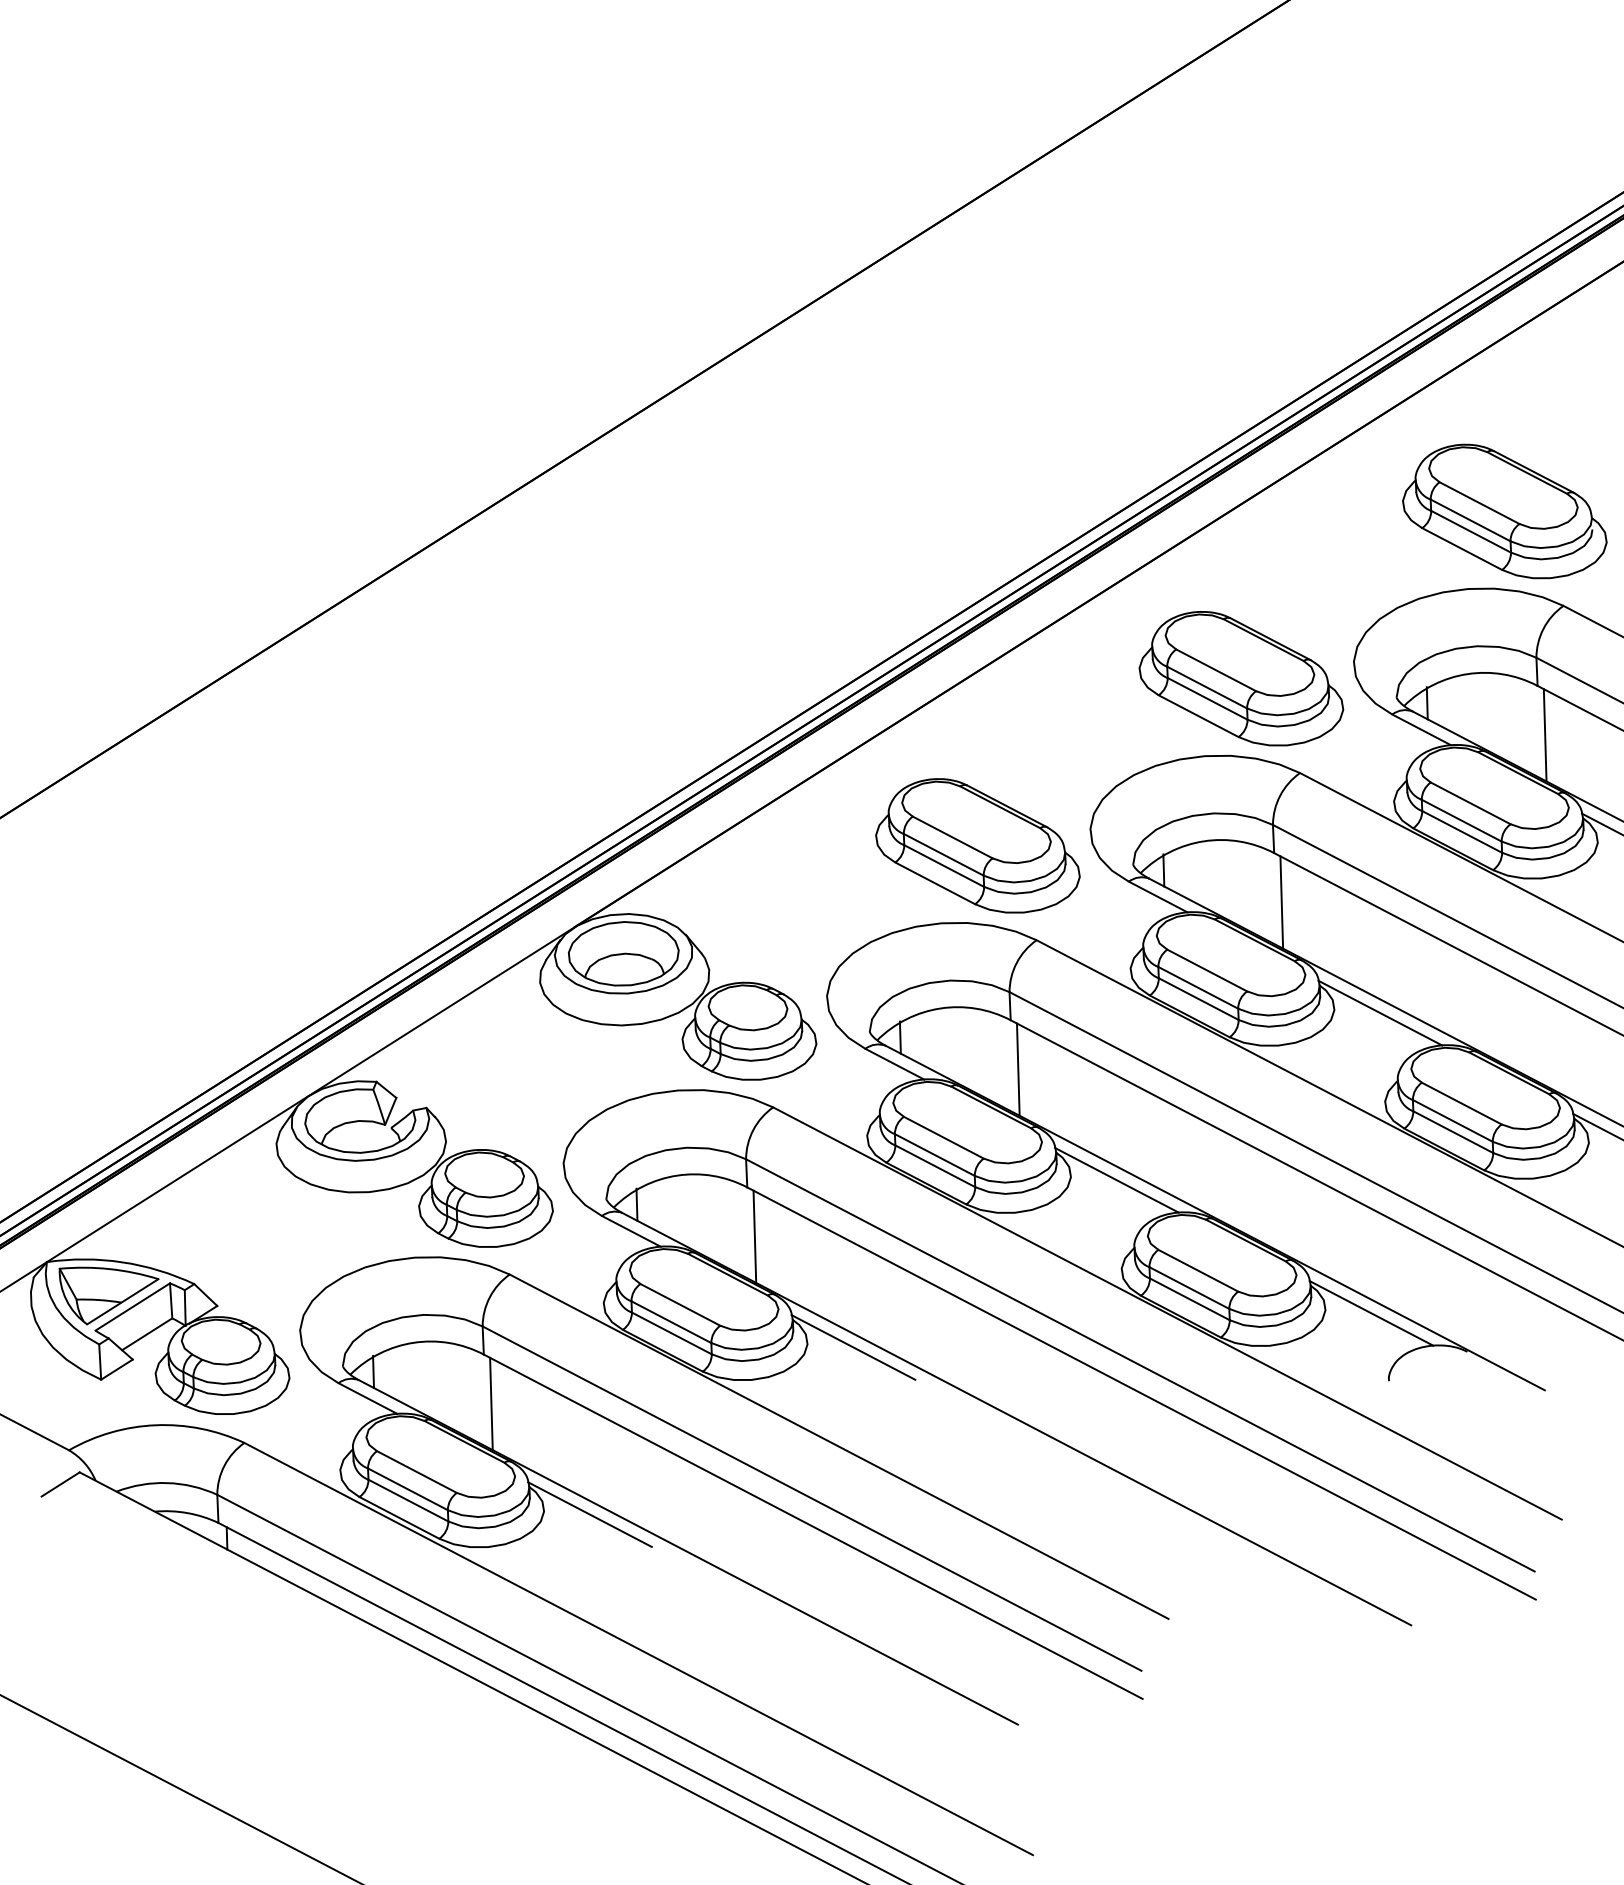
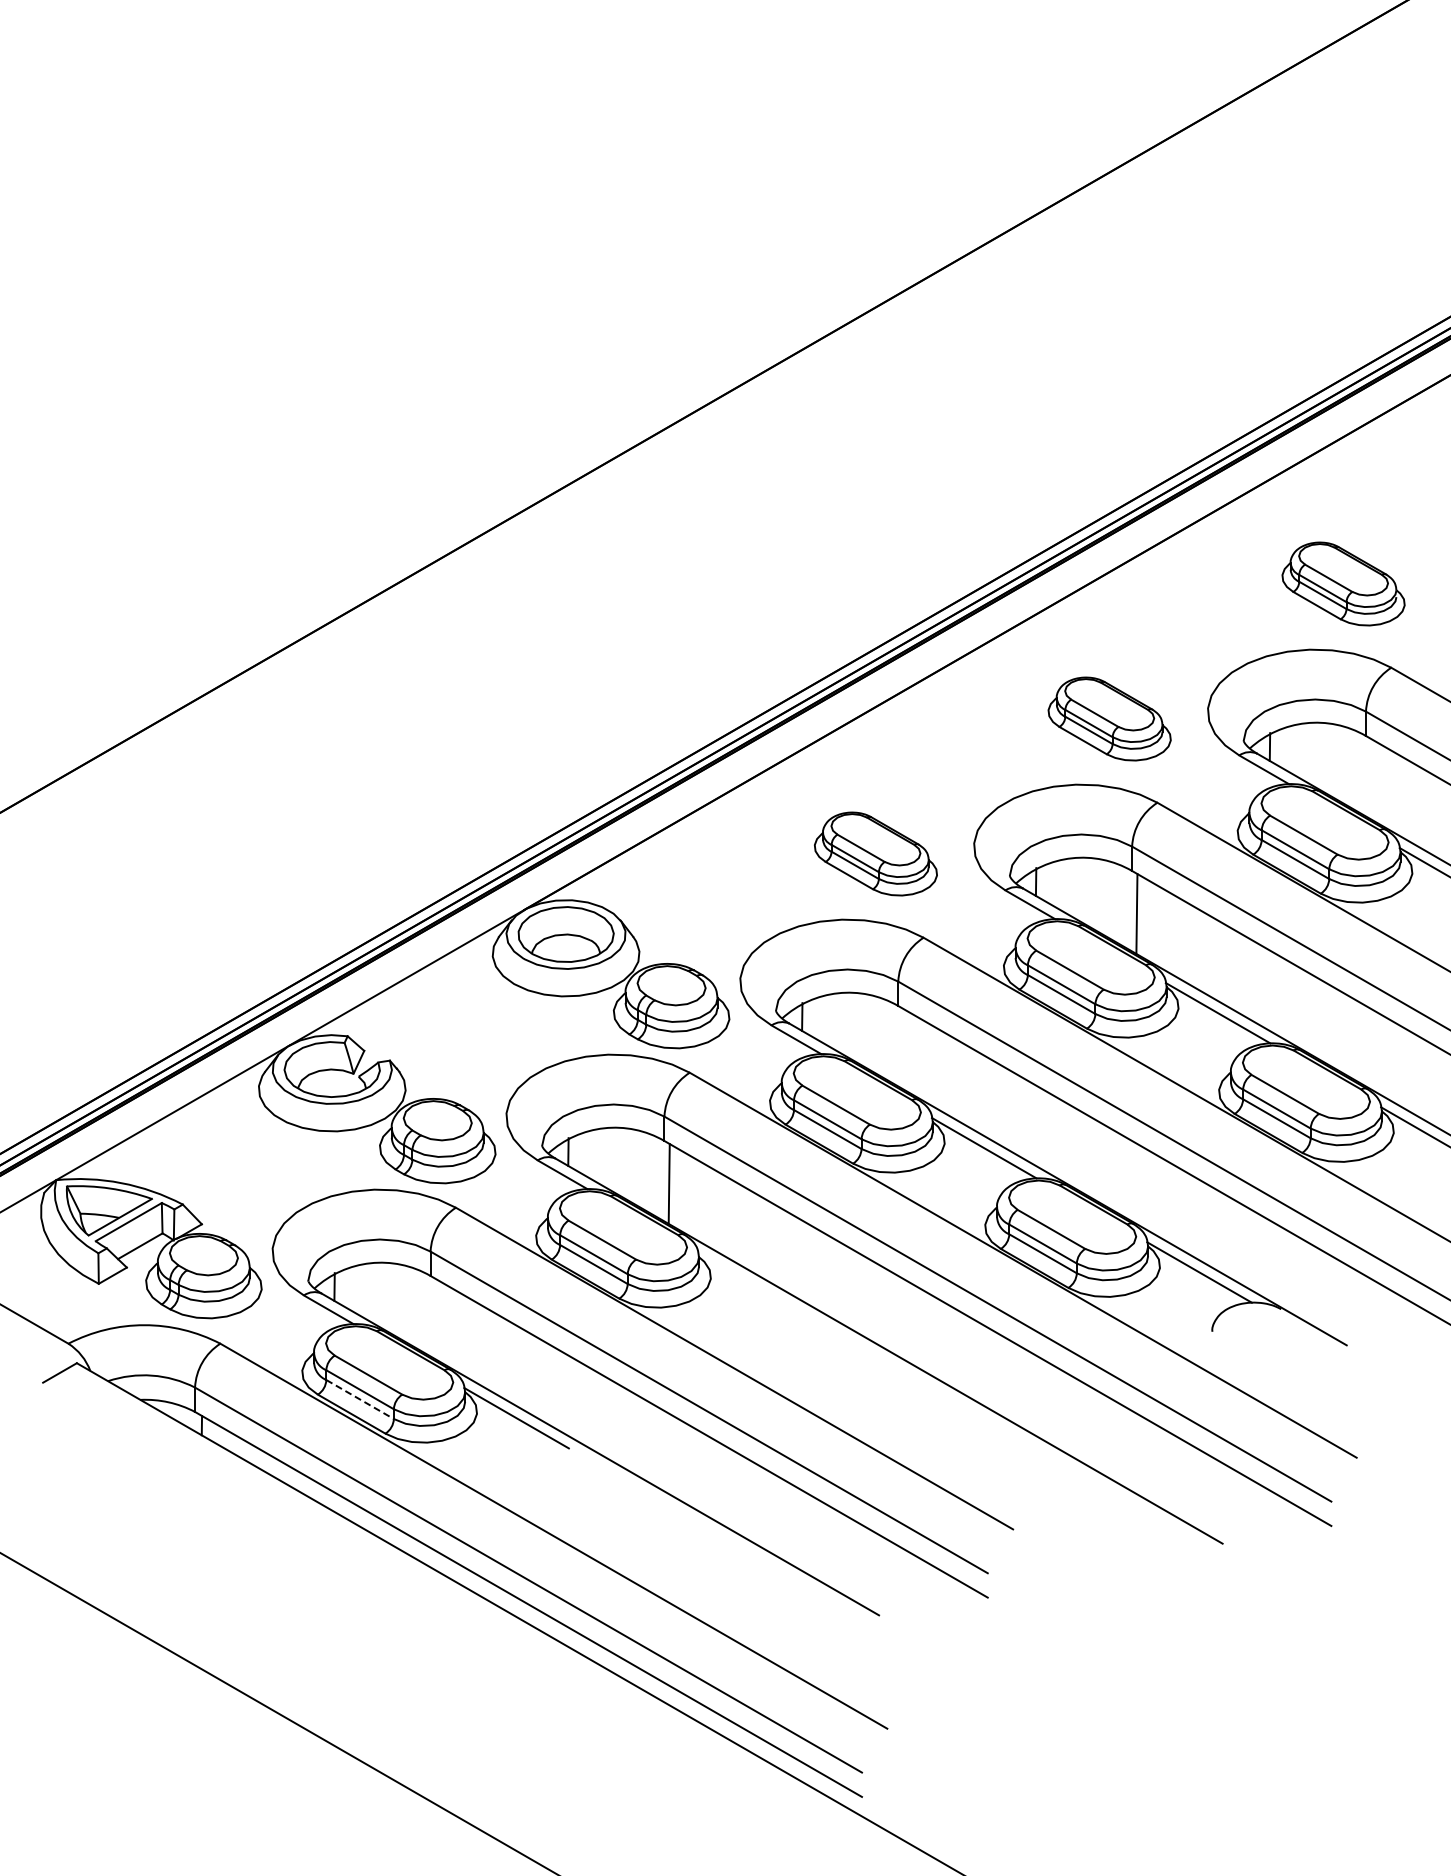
part: (1504, 510) -> (1343, 583), size x0.7
part: (1240, 678) -> (1109, 718), size x0.7
line: (1544, 734) -> (1370, 778), removed
part: (977, 845) -> (875, 853), size x0.7
line: (1017, 1069) -> (902, 1048), removed
line: (853, 1347) -> (750, 1283), removed
line: (490, 1403) -> (434, 1318), removed
line: (408, 1500) -> (360, 1399), solid -> dashed

